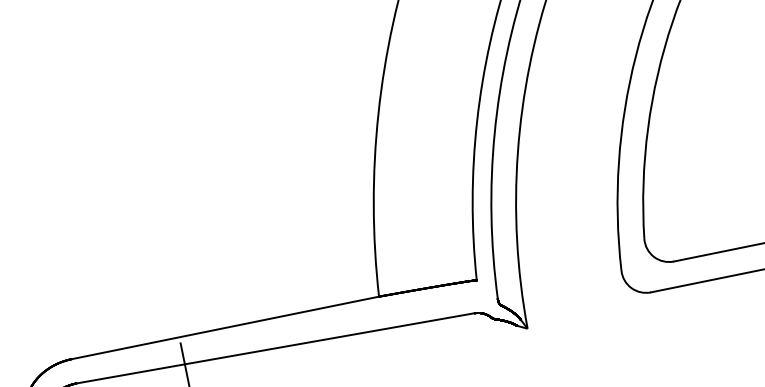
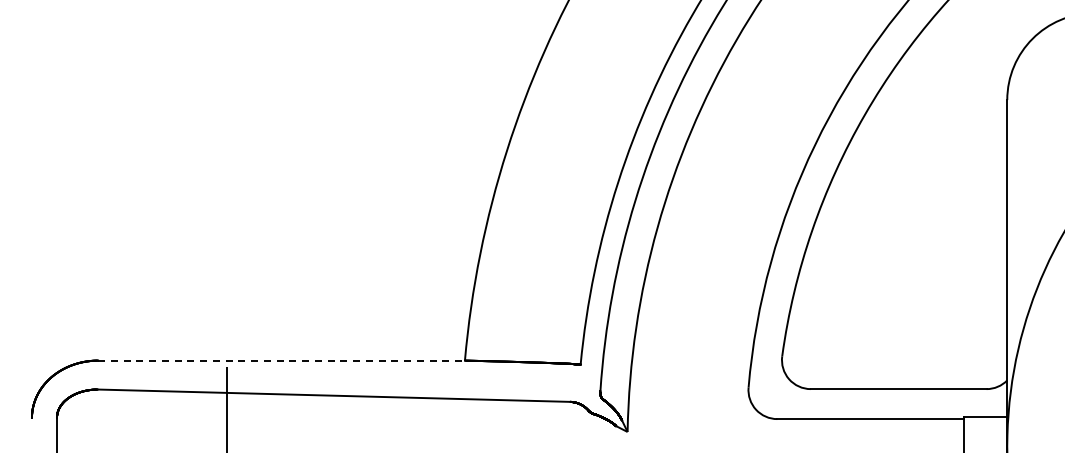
line: (226, 327) -> (282, 360), solid -> dashed

